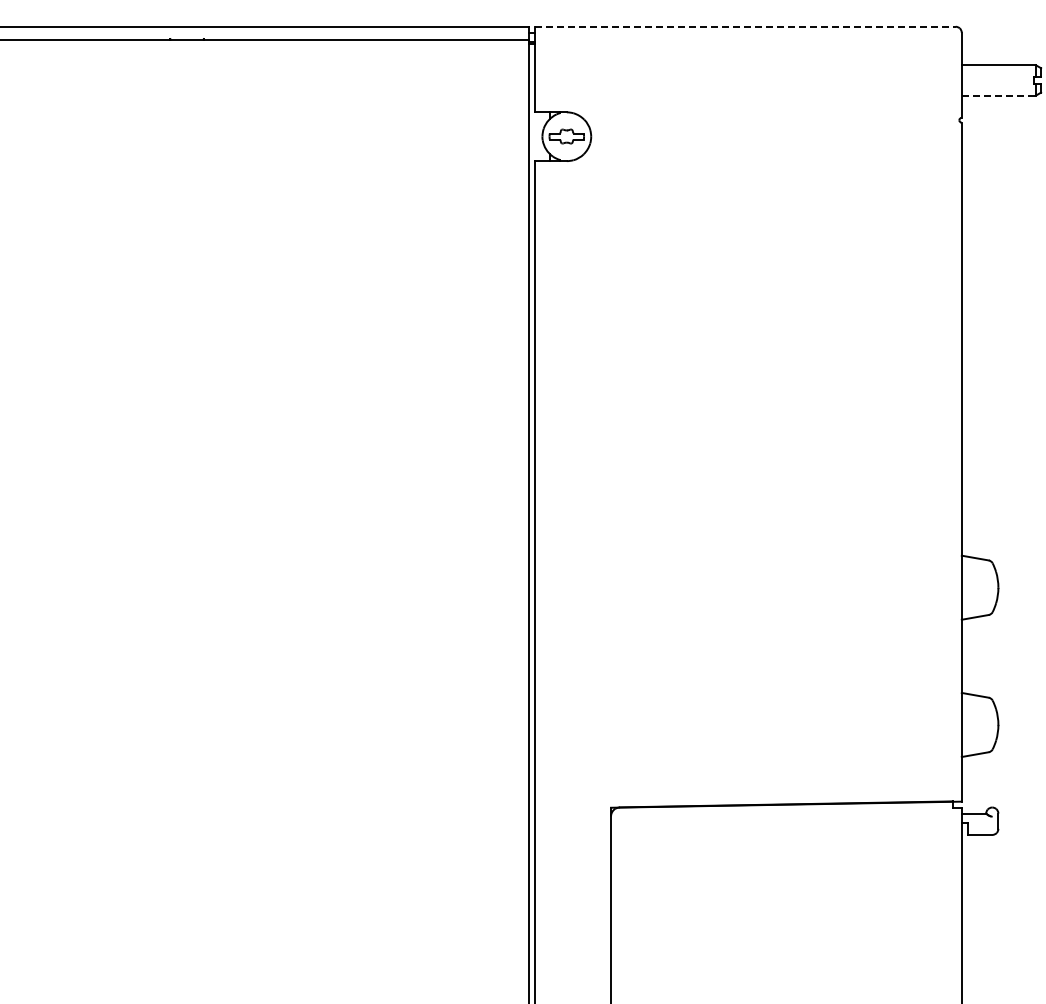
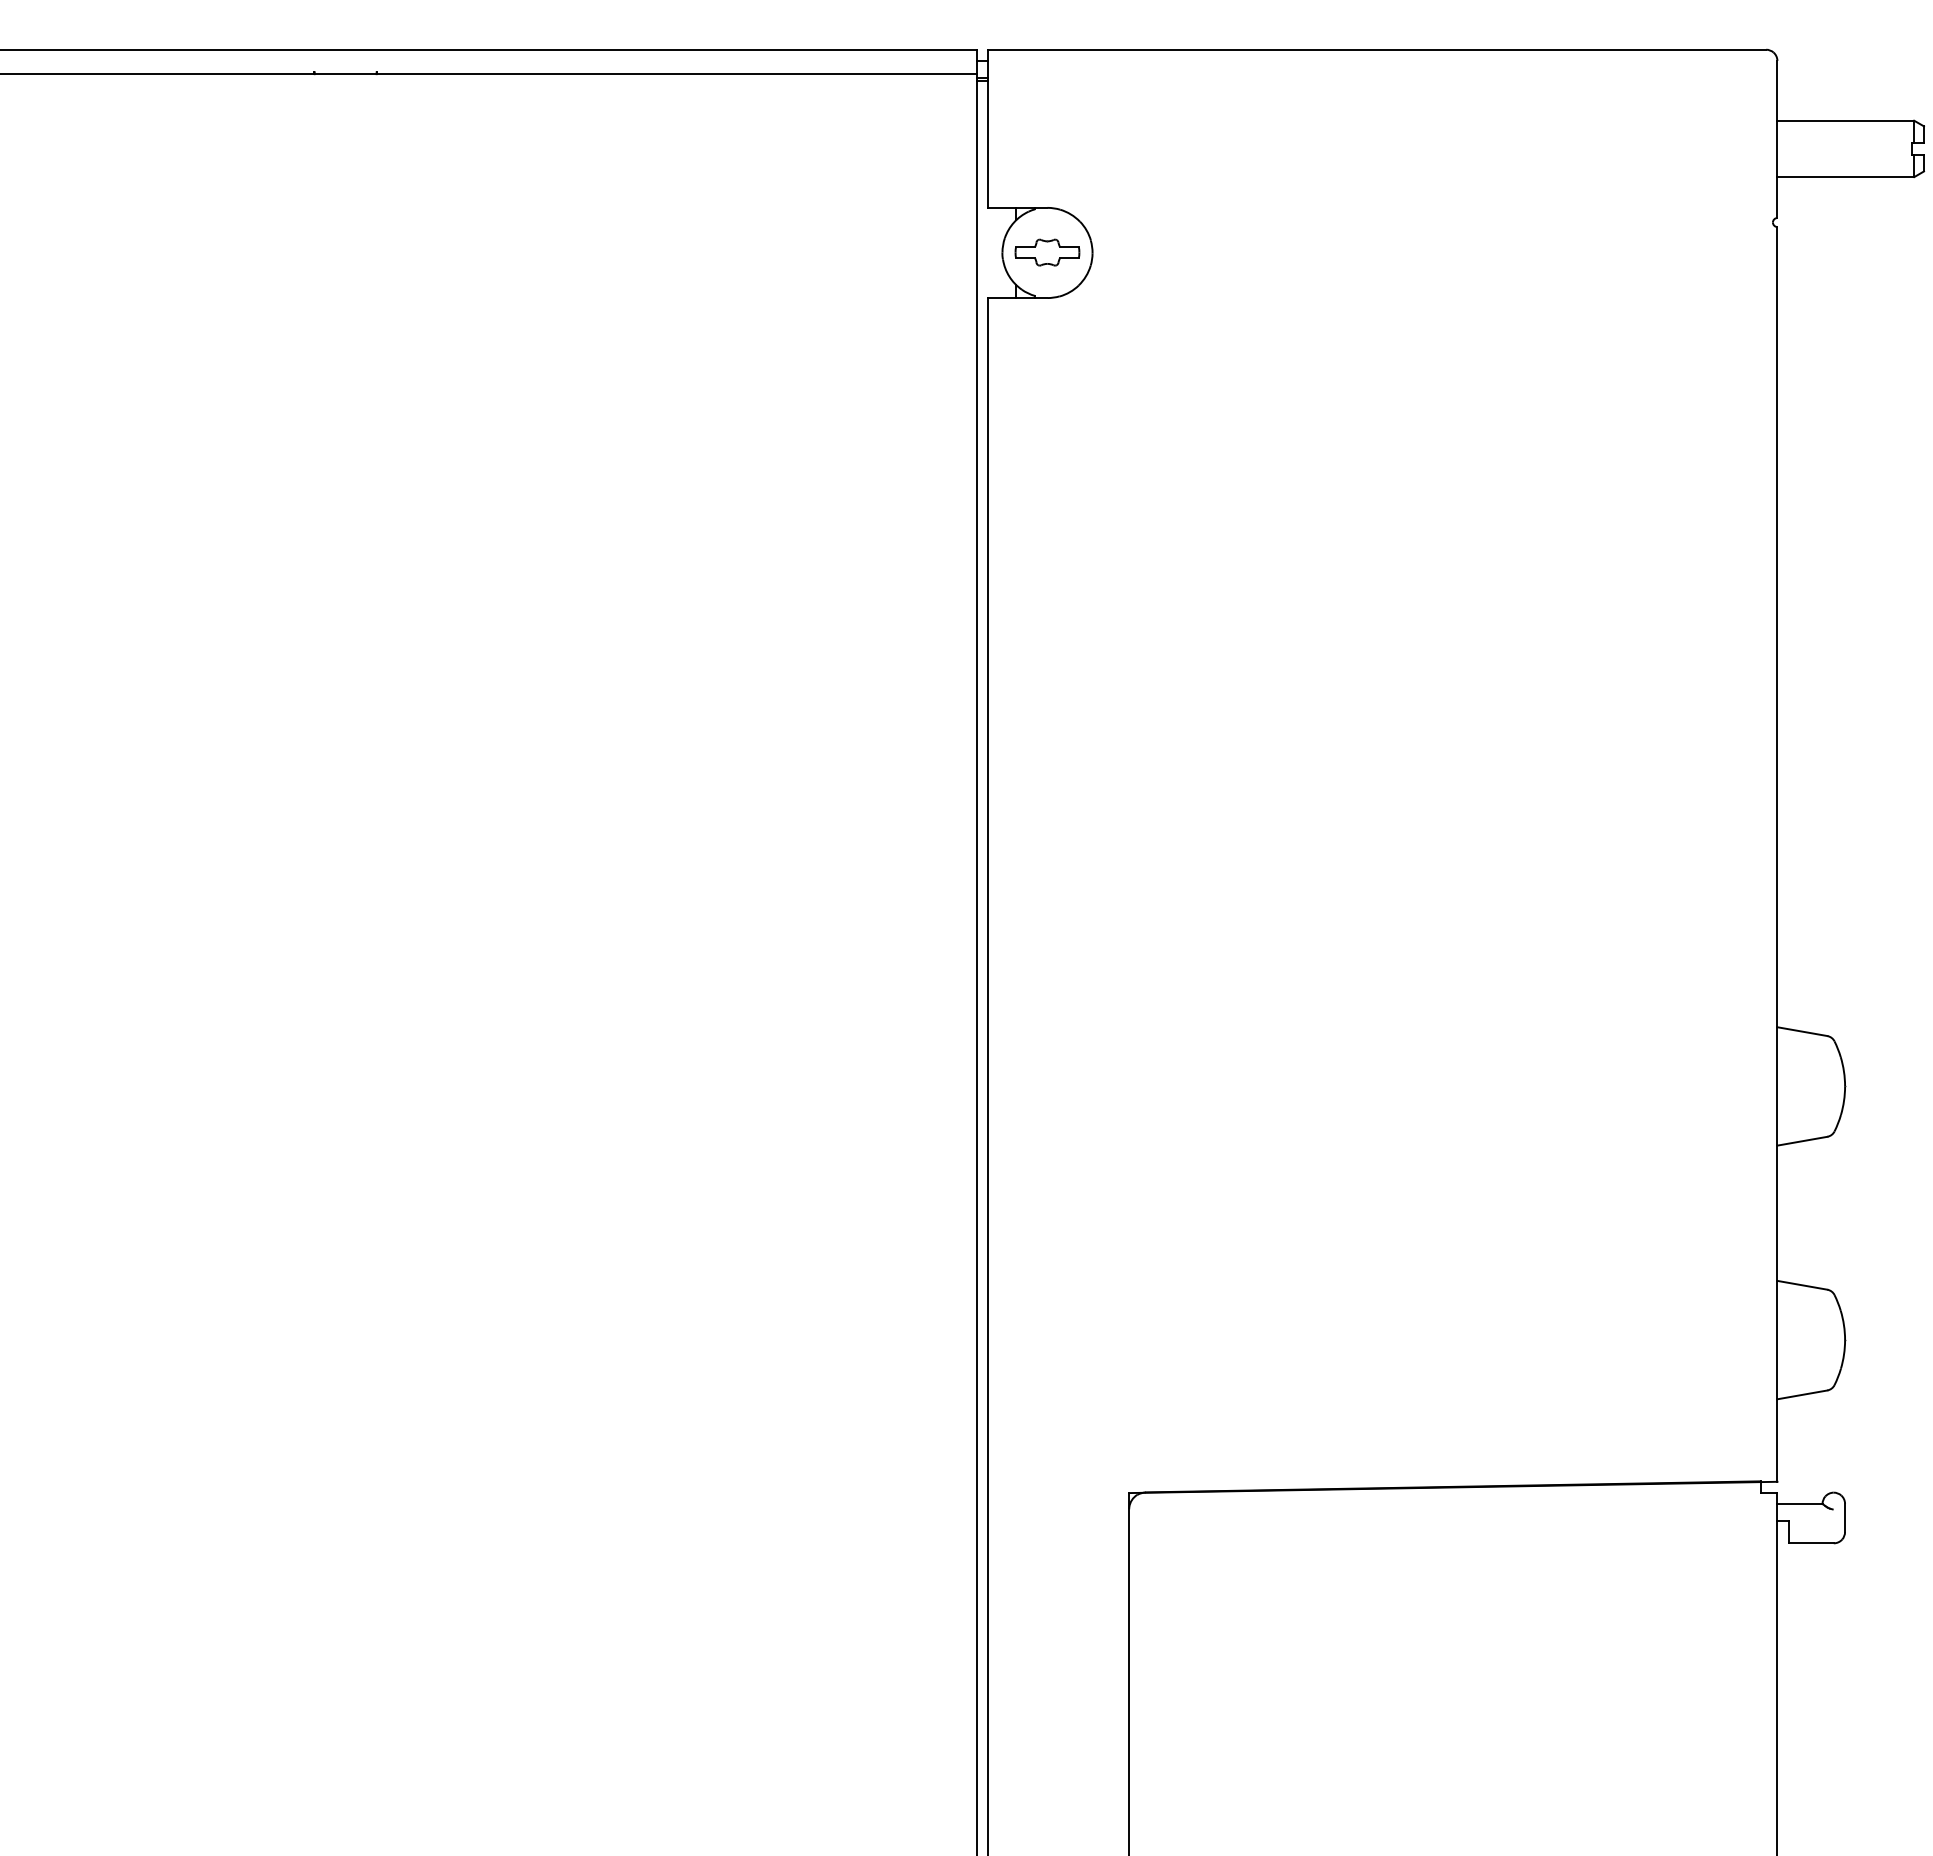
line: (745, 26) -> (1377, 49), dashed -> solid
line: (999, 95) -> (1847, 176), dashed -> solid

